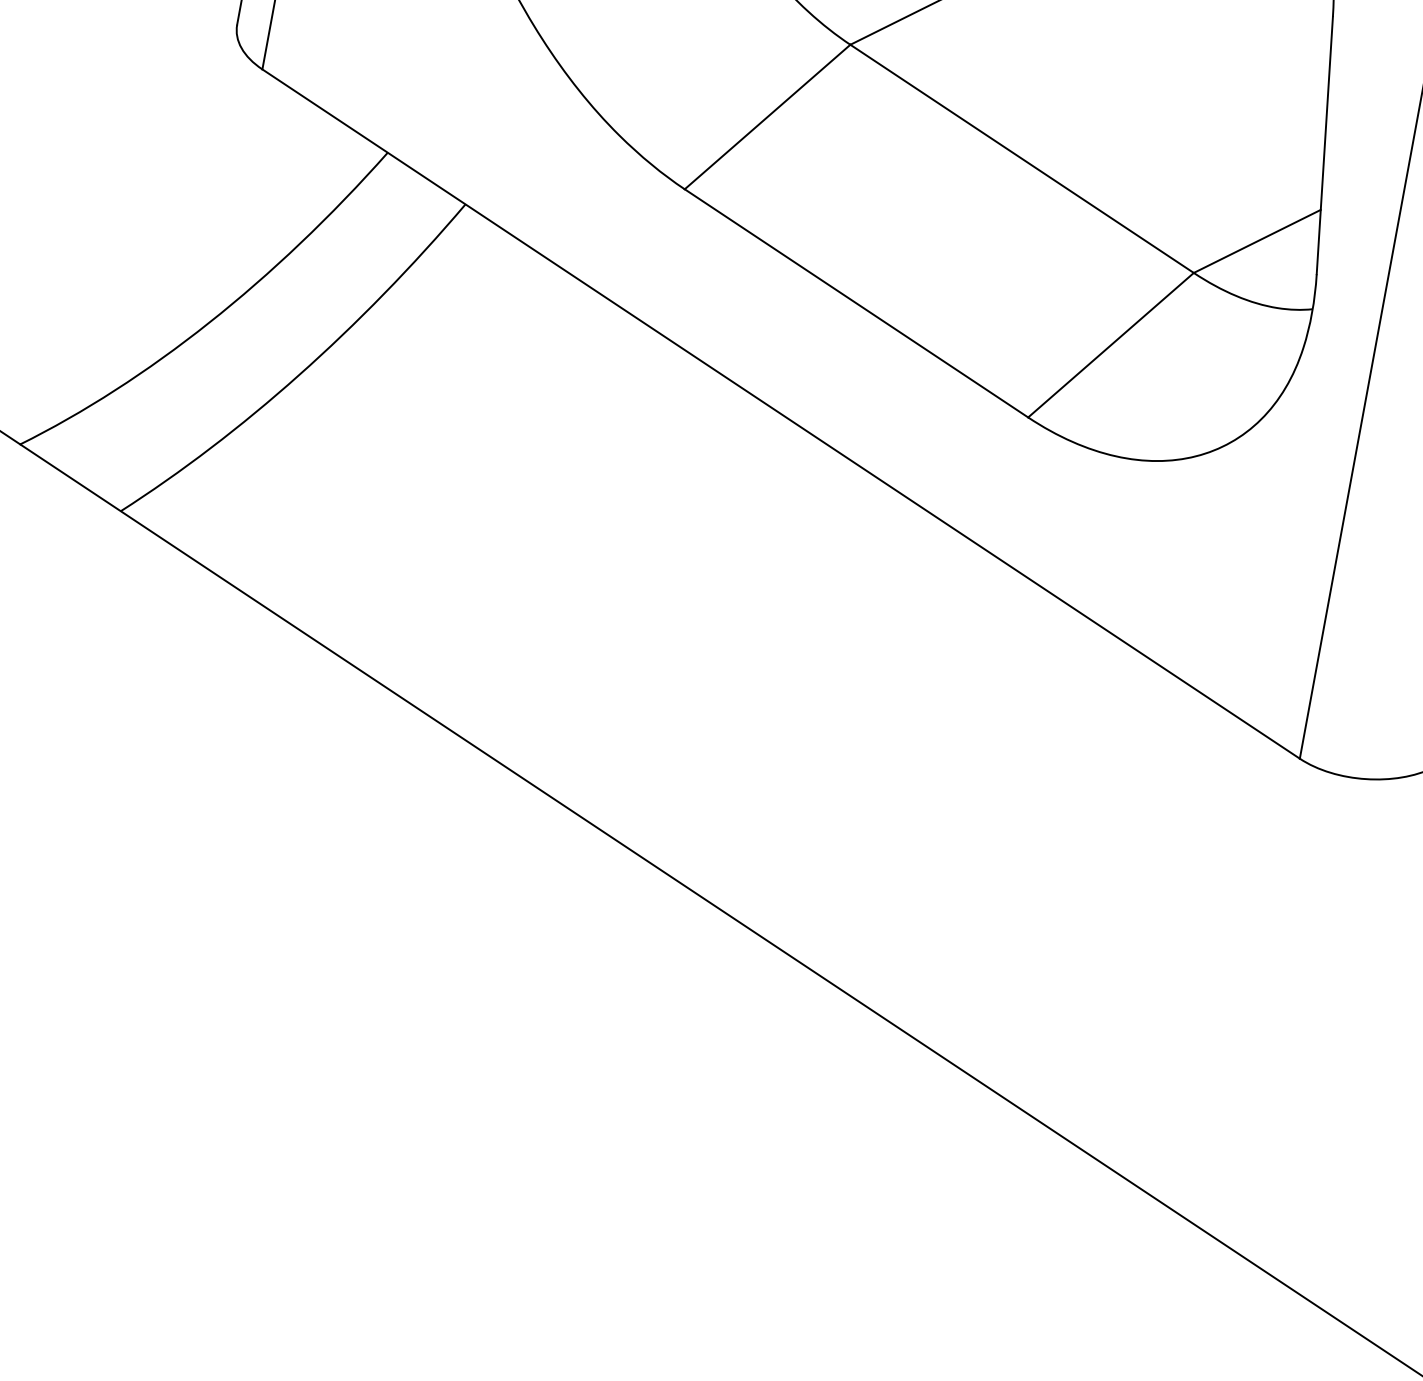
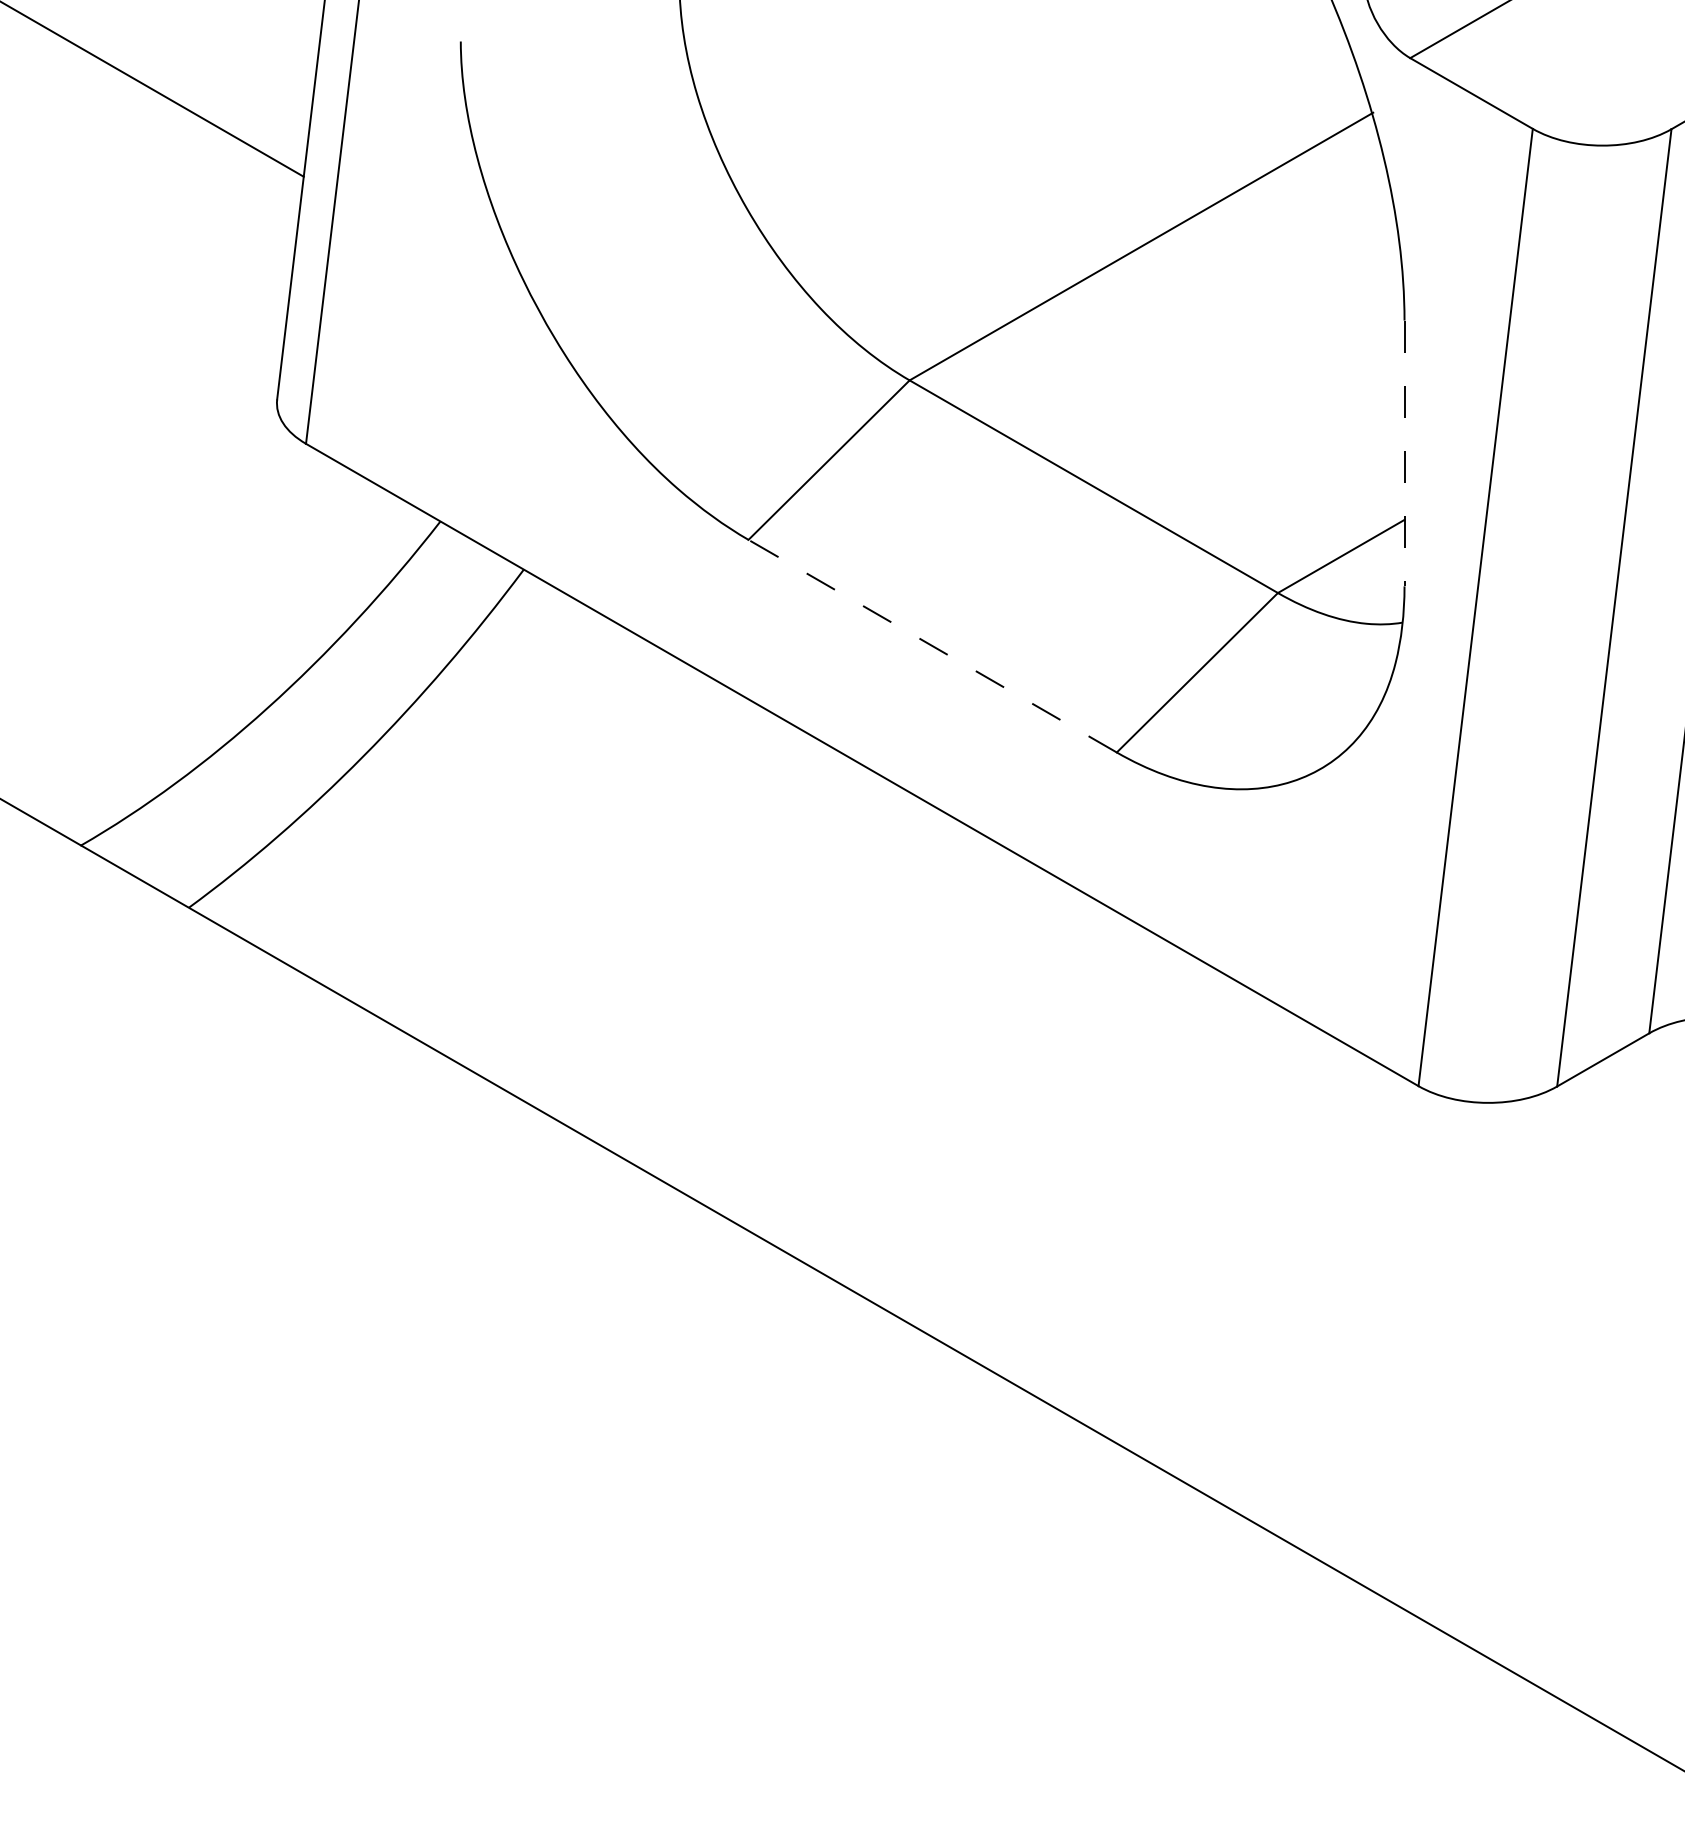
line: (1324, 145) -> (1404, 453), solid -> dashed
line: (856, 303) -> (932, 646), solid -> dashed

